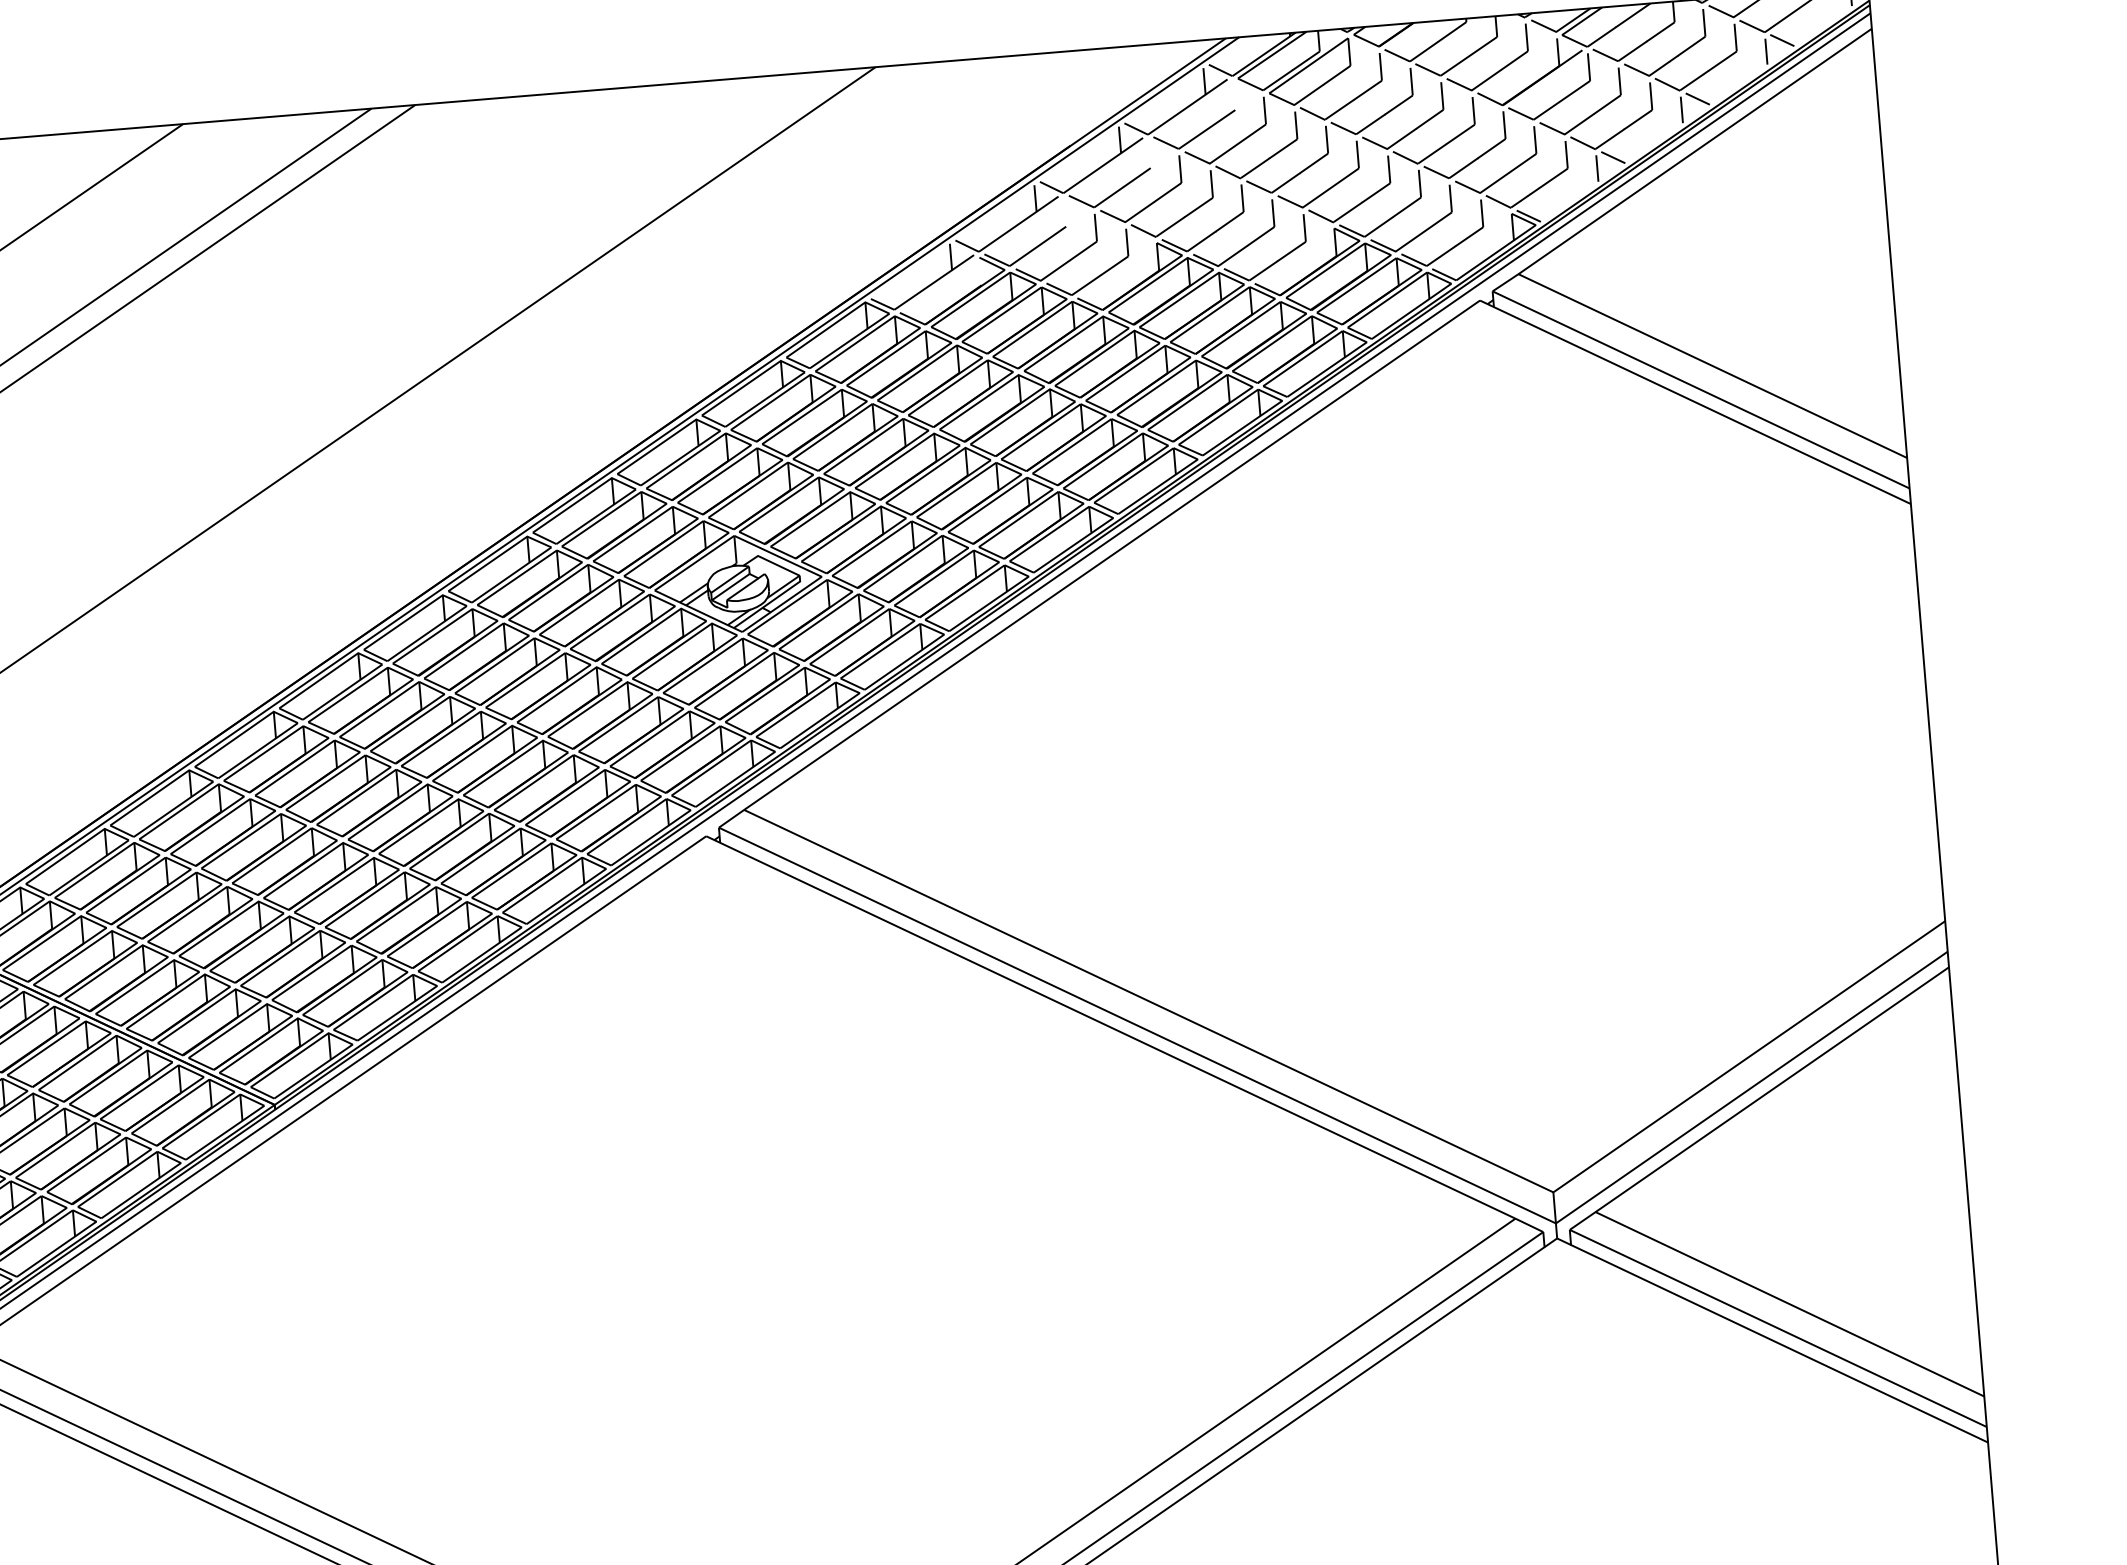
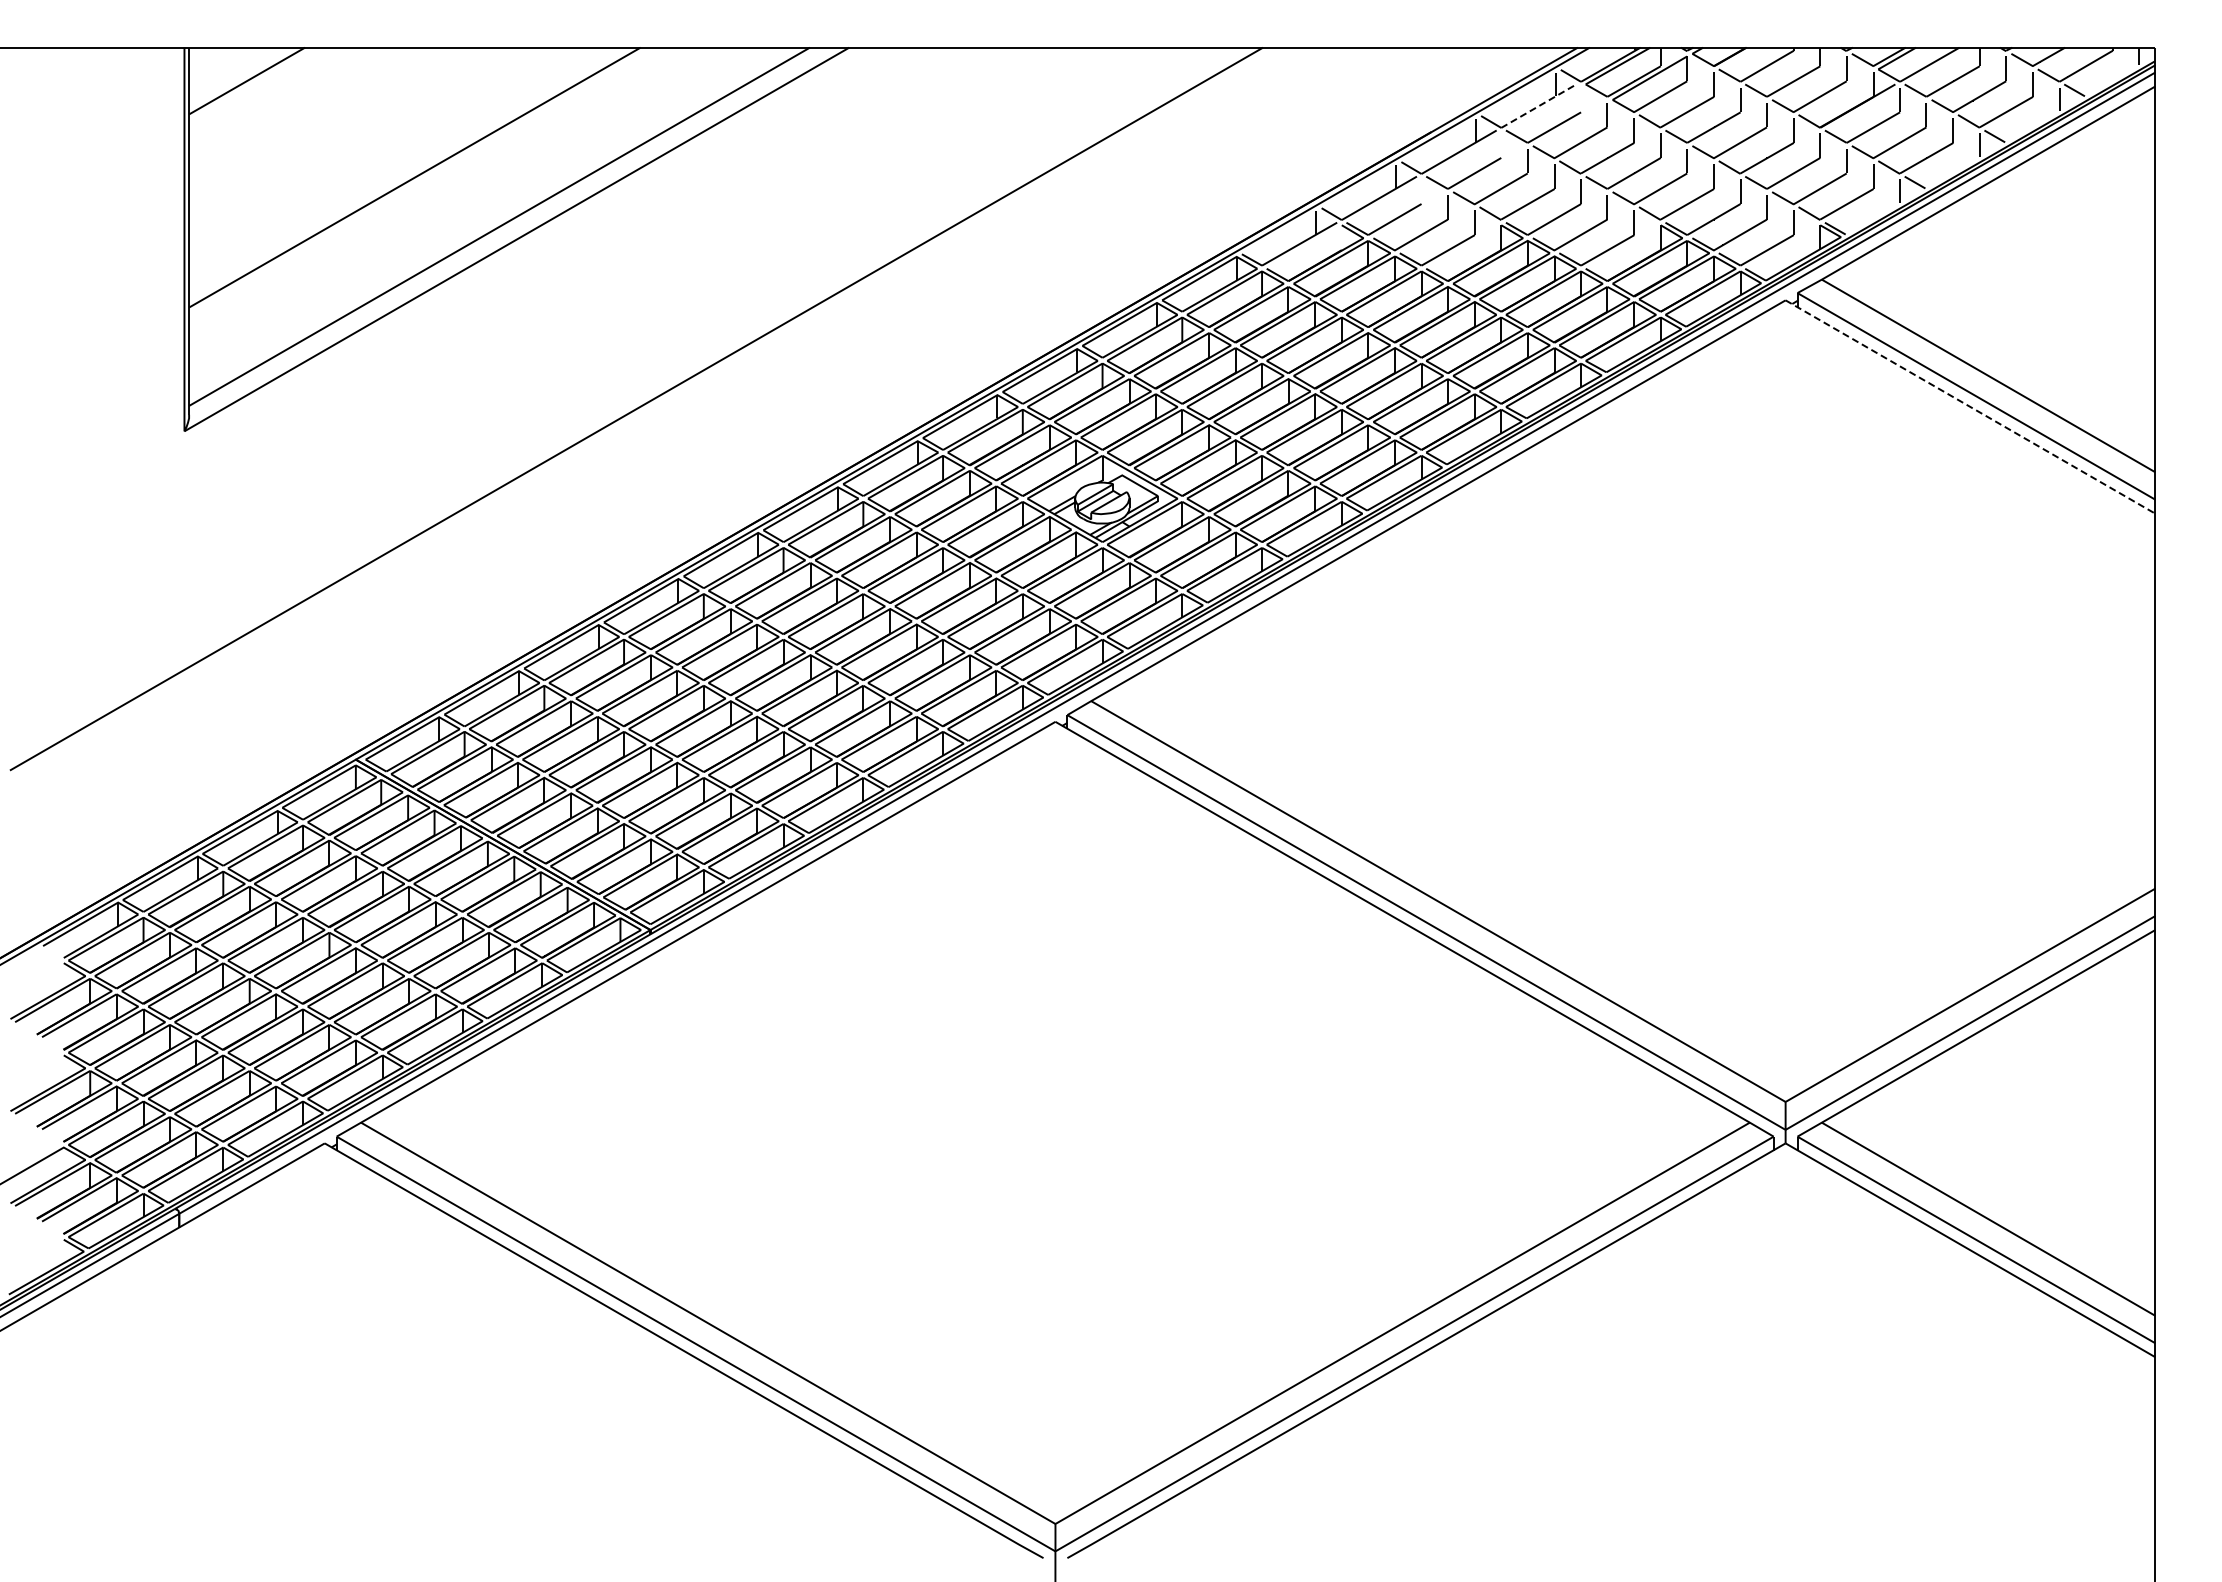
line: (1188, 106) -> (1539, 105), solid -> dashed
line: (1695, 402) -> (1970, 407), solid -> dashed

